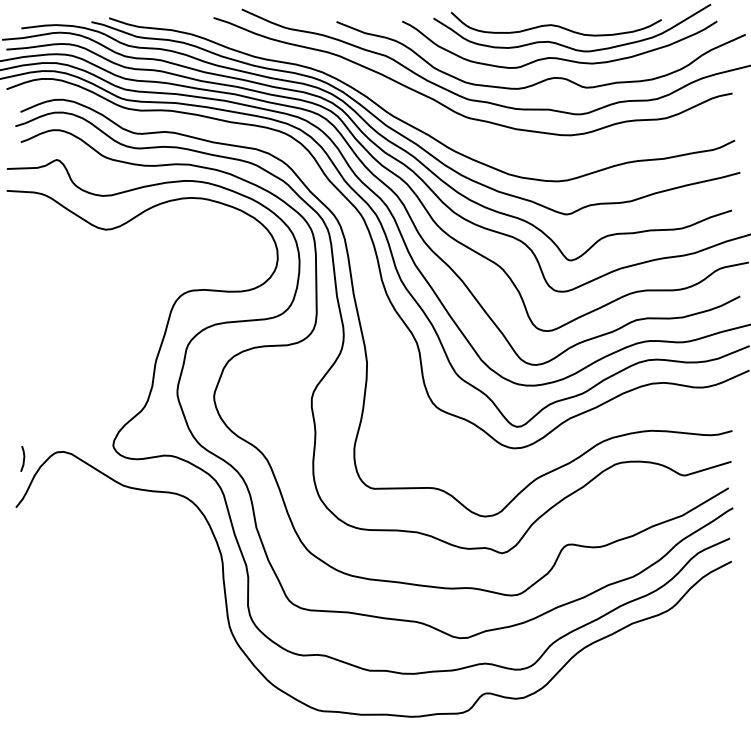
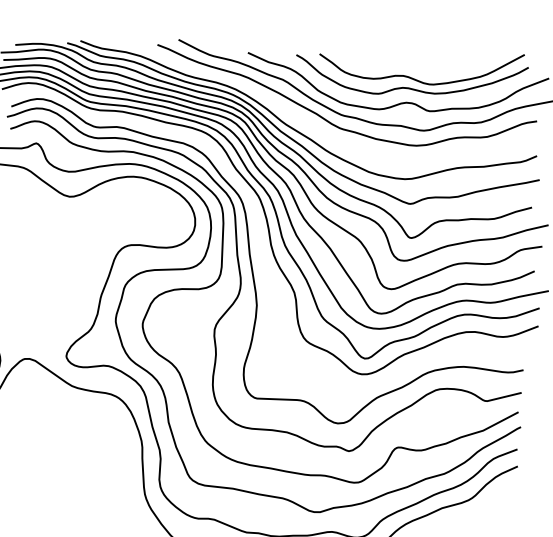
part: (556, 24) -> (410, 63), removed

